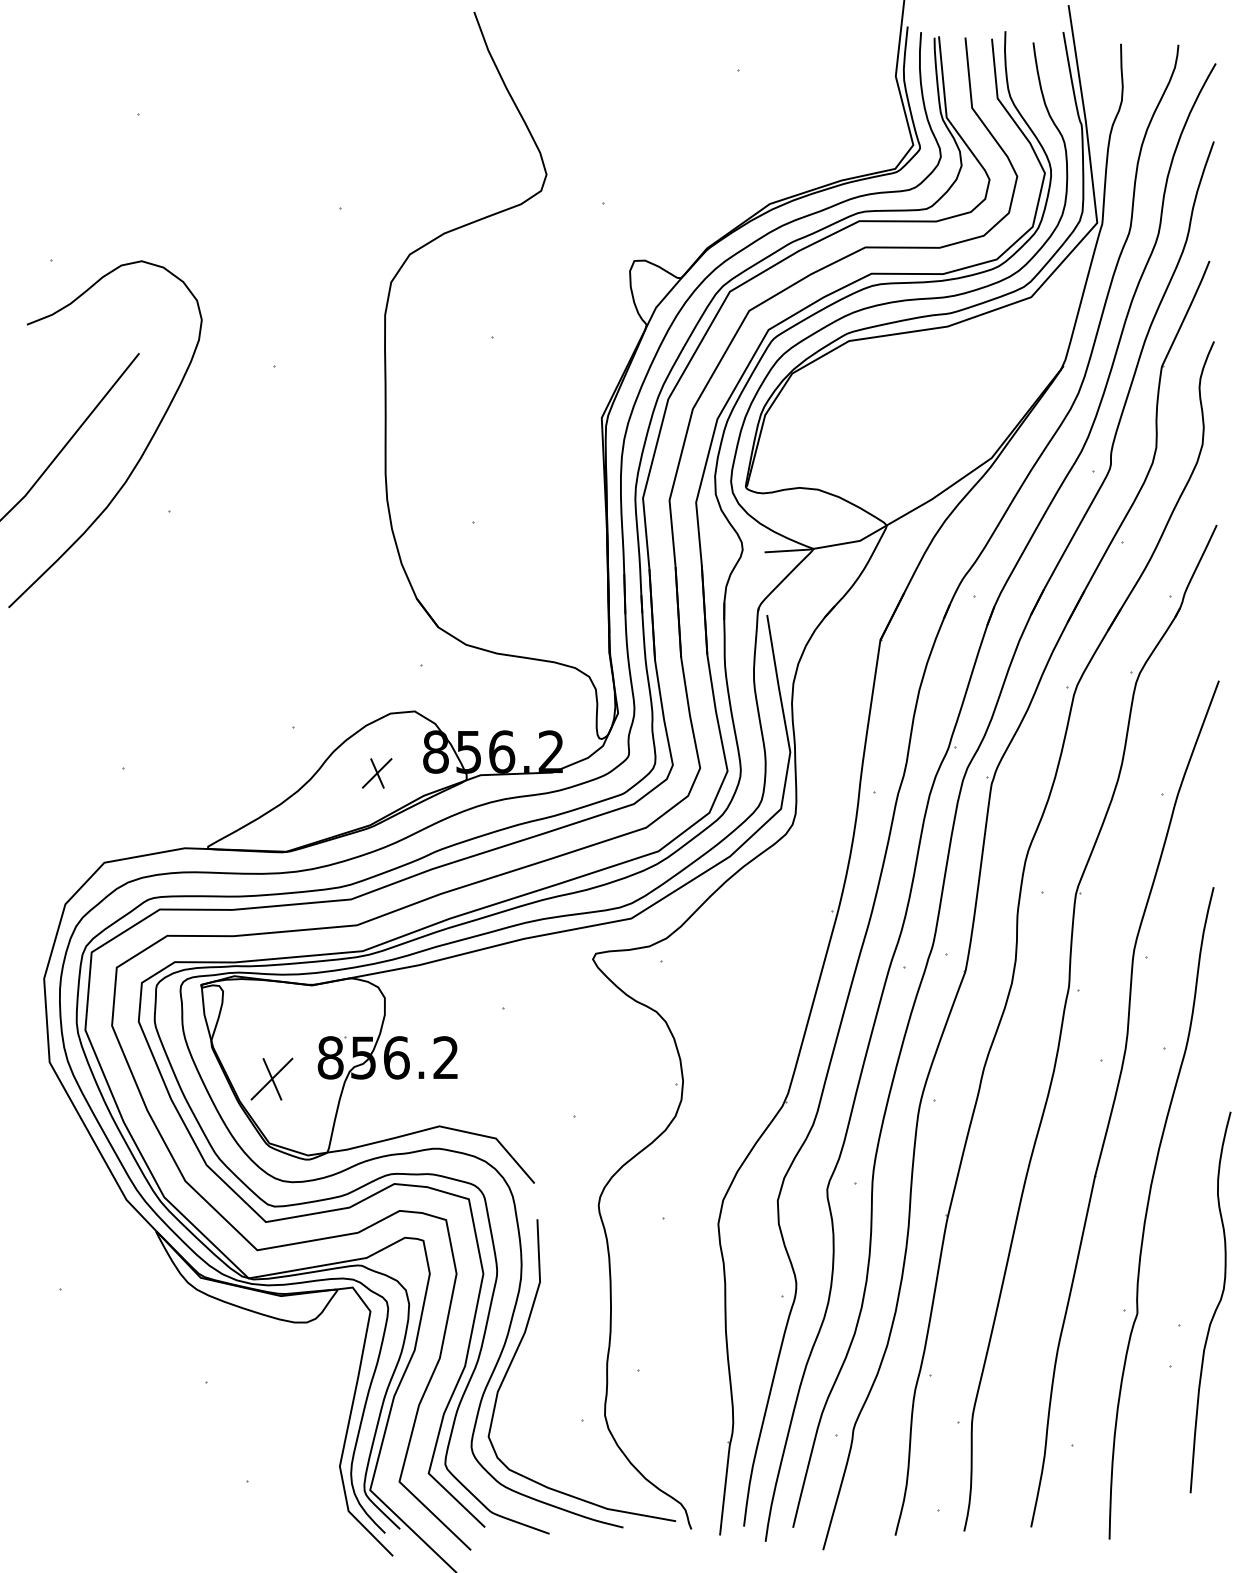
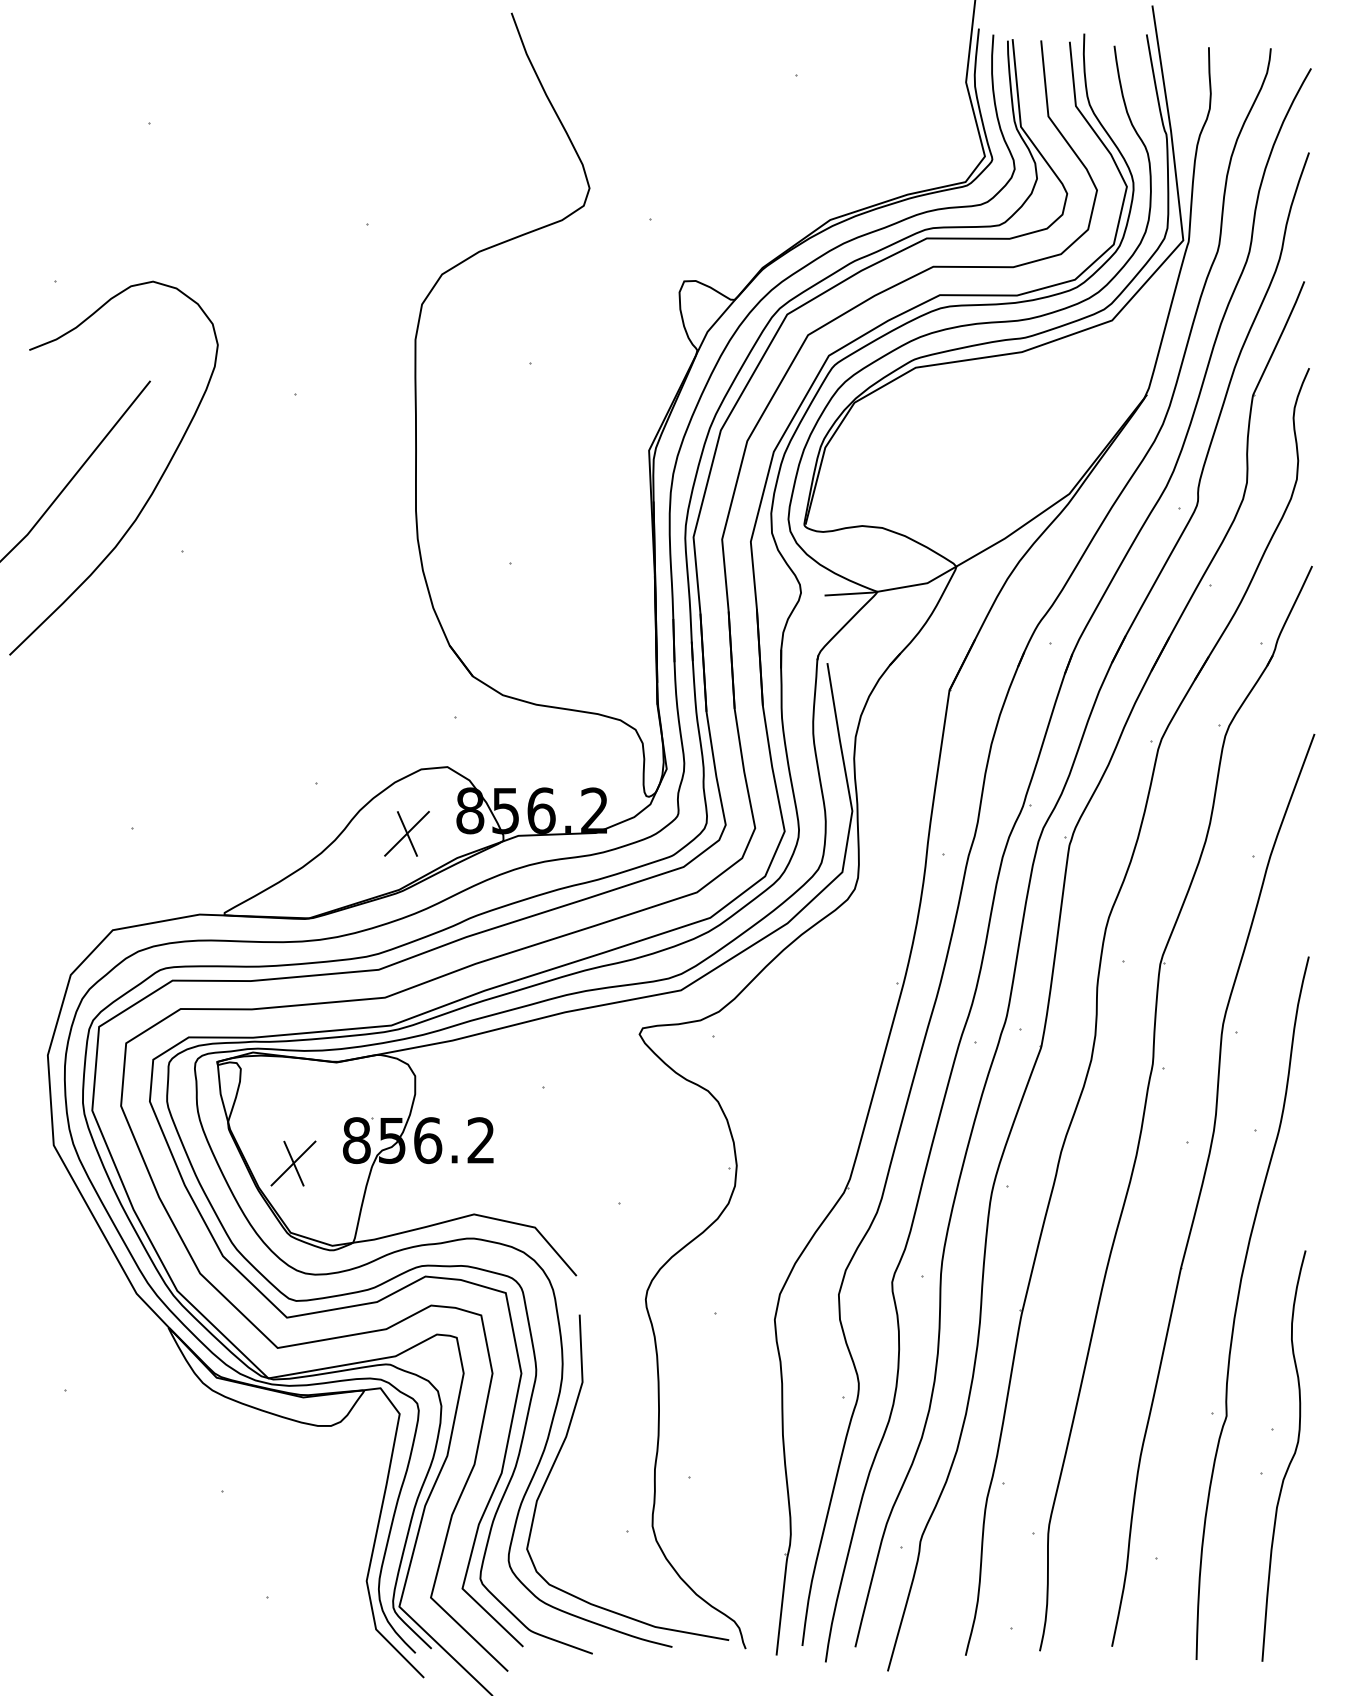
part: (376, 773) -> (406, 833), size x1.43
curve: (1216, 1306) -> (1290, 1460), moved

